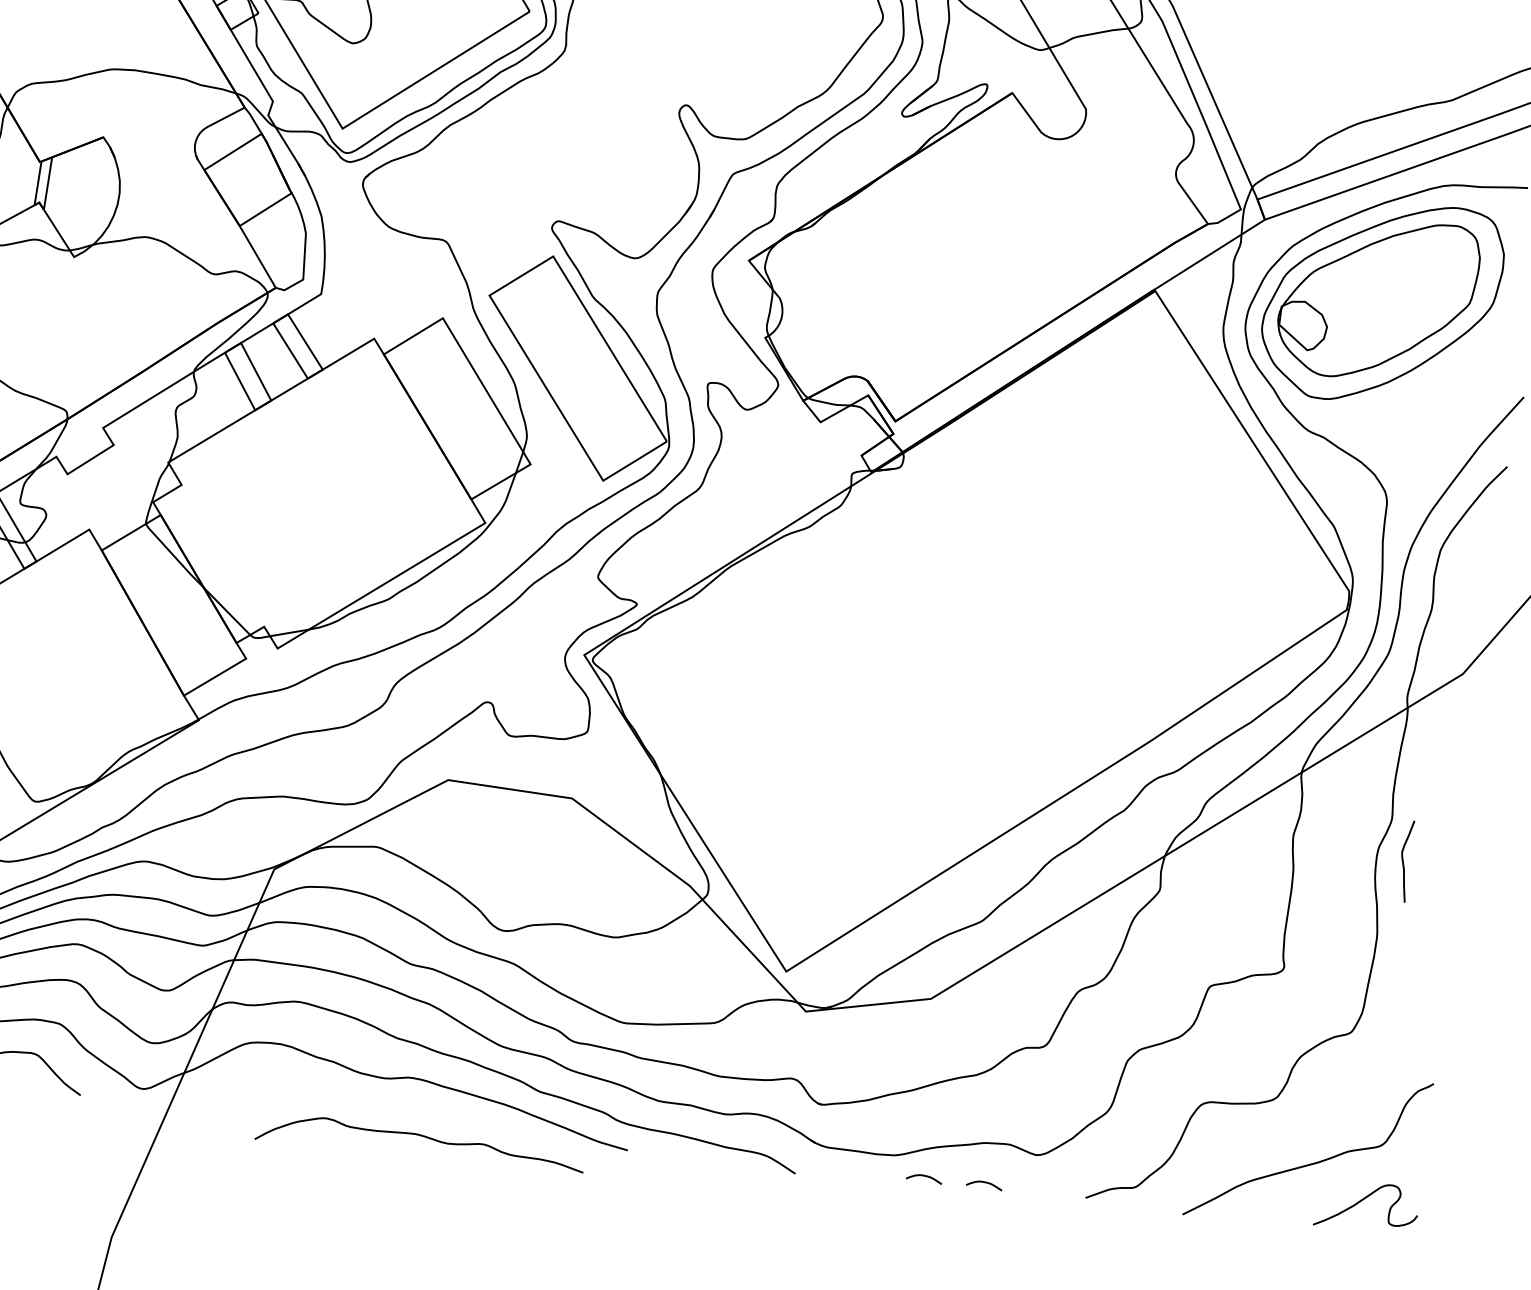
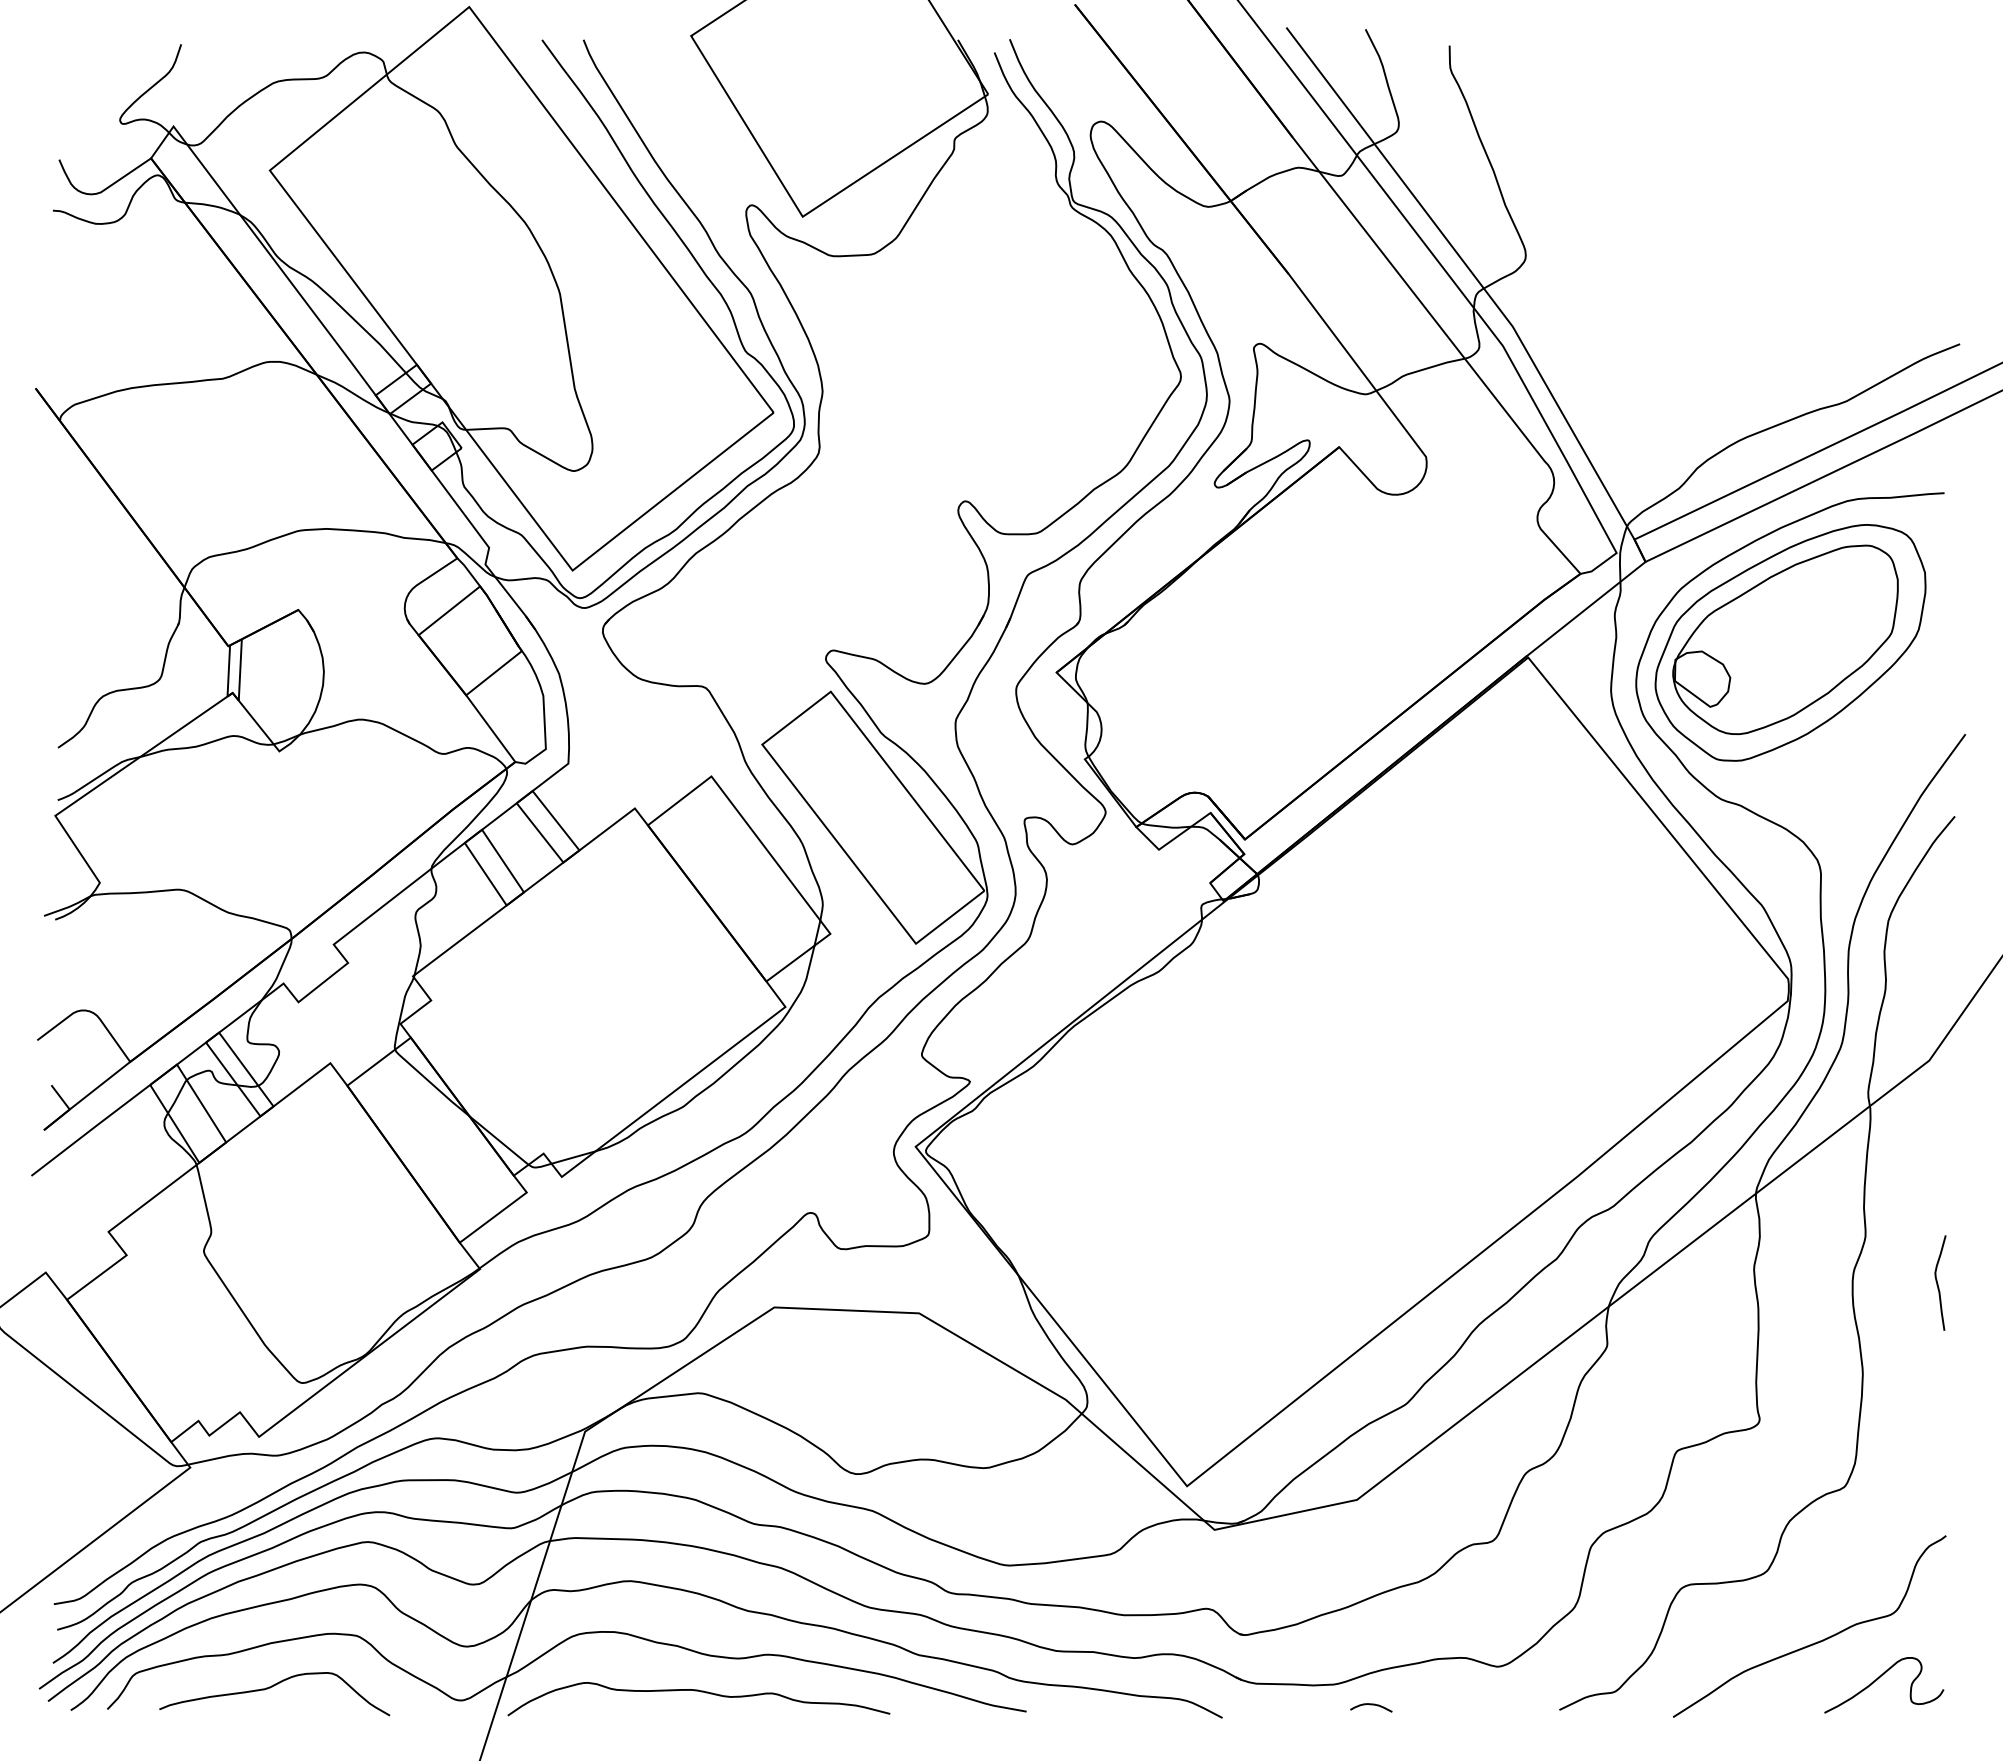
curve: (1403, 861) -> (1938, 1283), moved
curve: (422, 1137) -> (700, 1692), moved
curve: (984, 1183) -> (1441, 1705), removed

